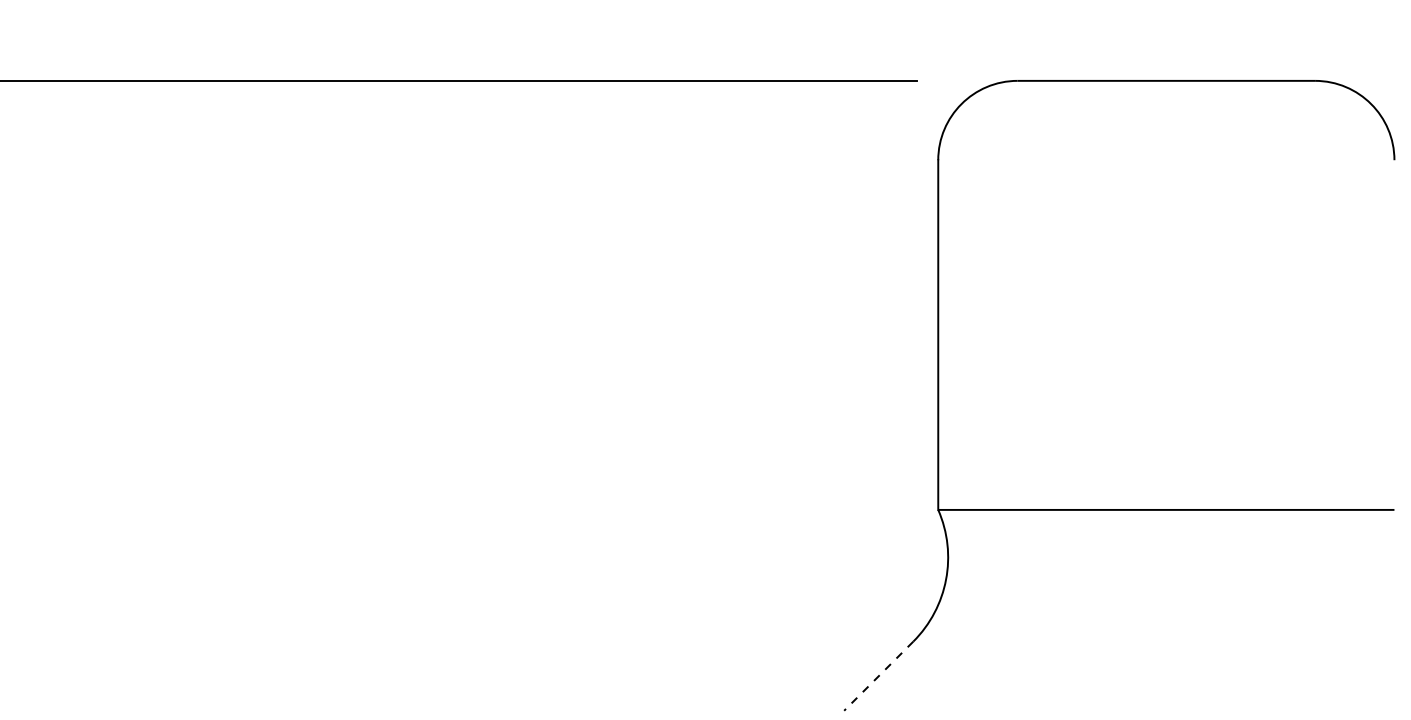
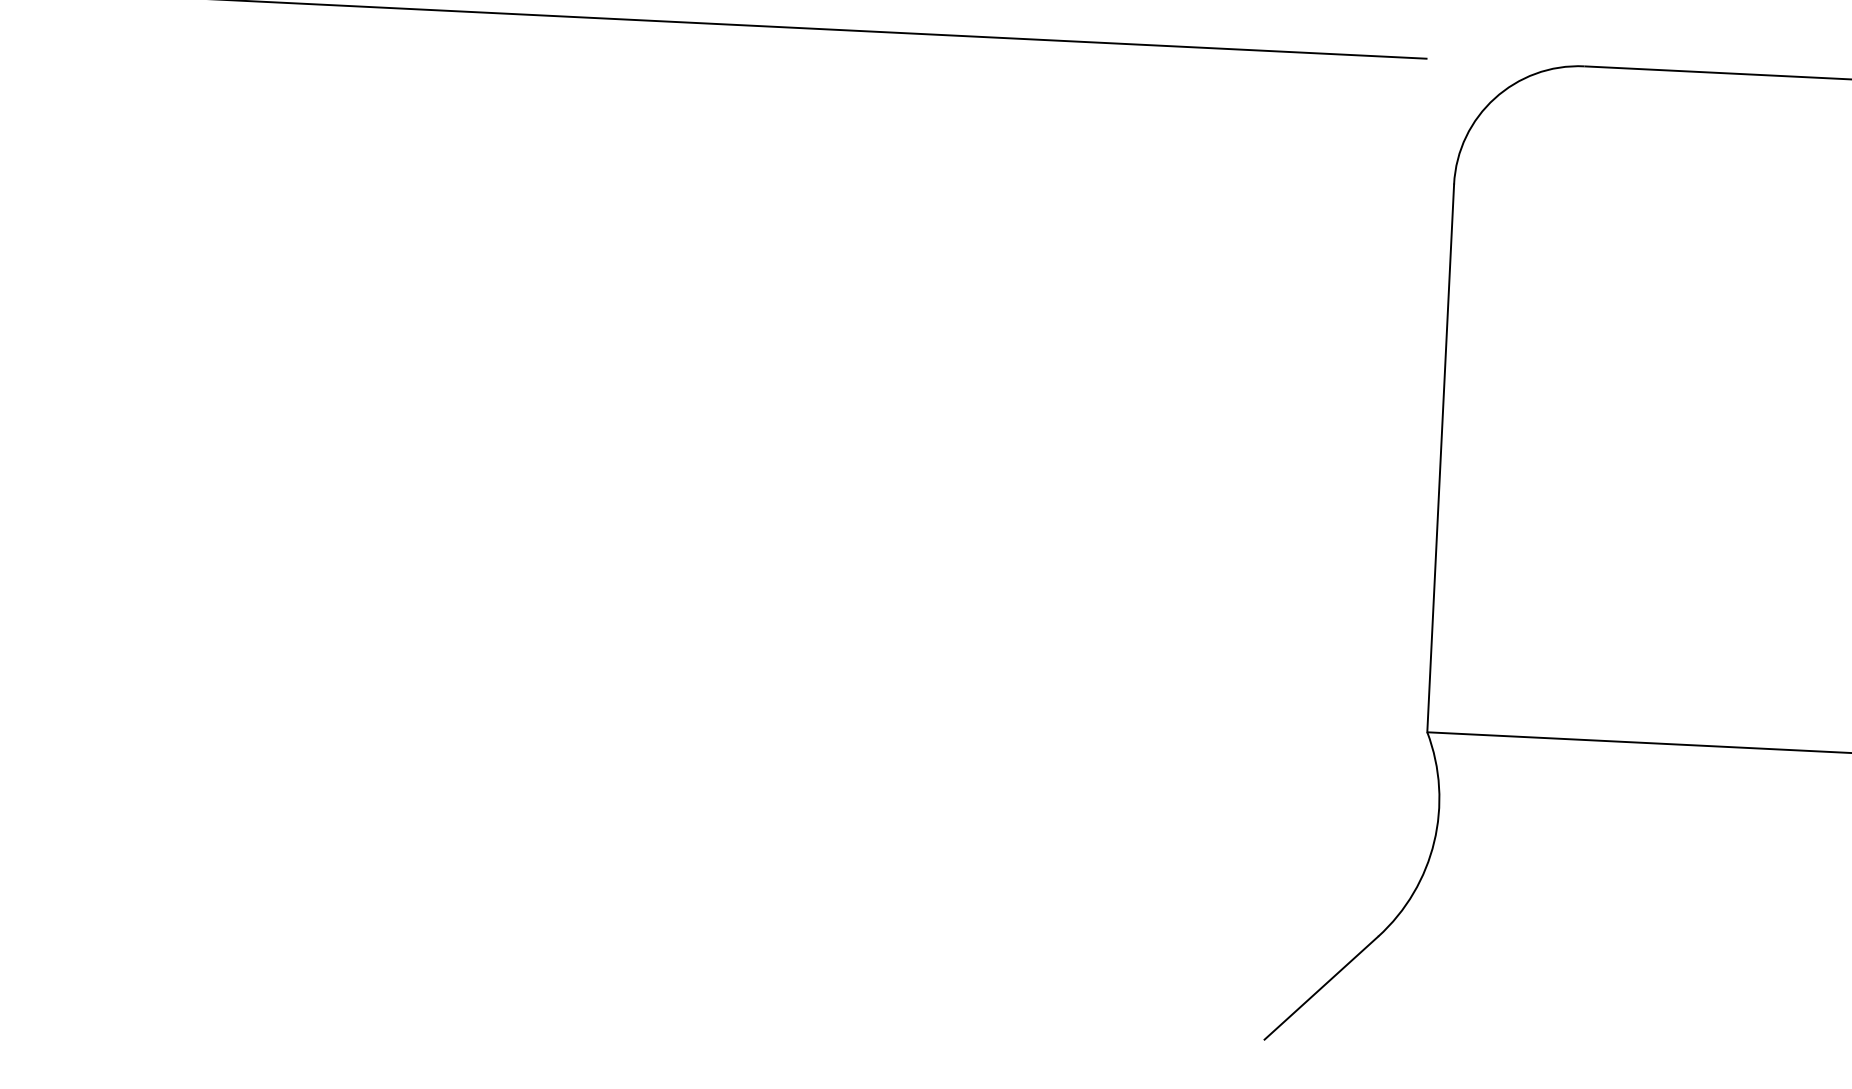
line: (878, 676) -> (1320, 988), dashed -> solid

